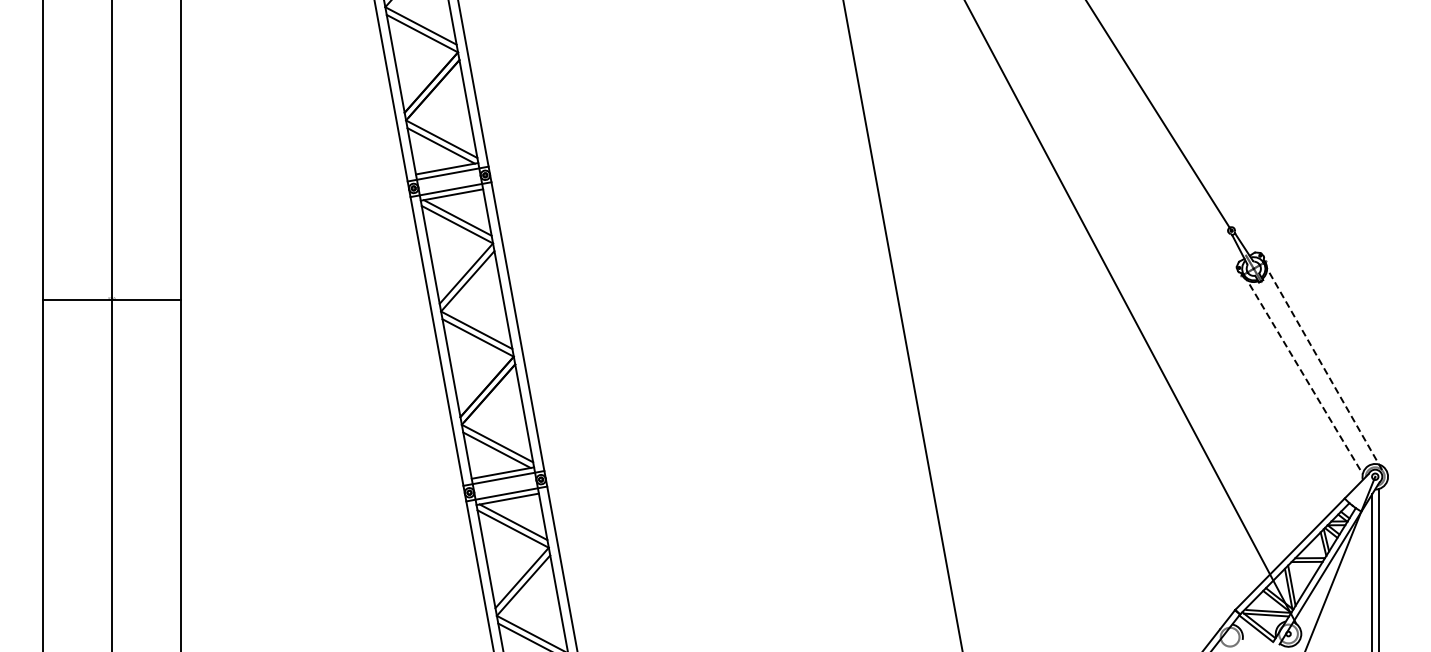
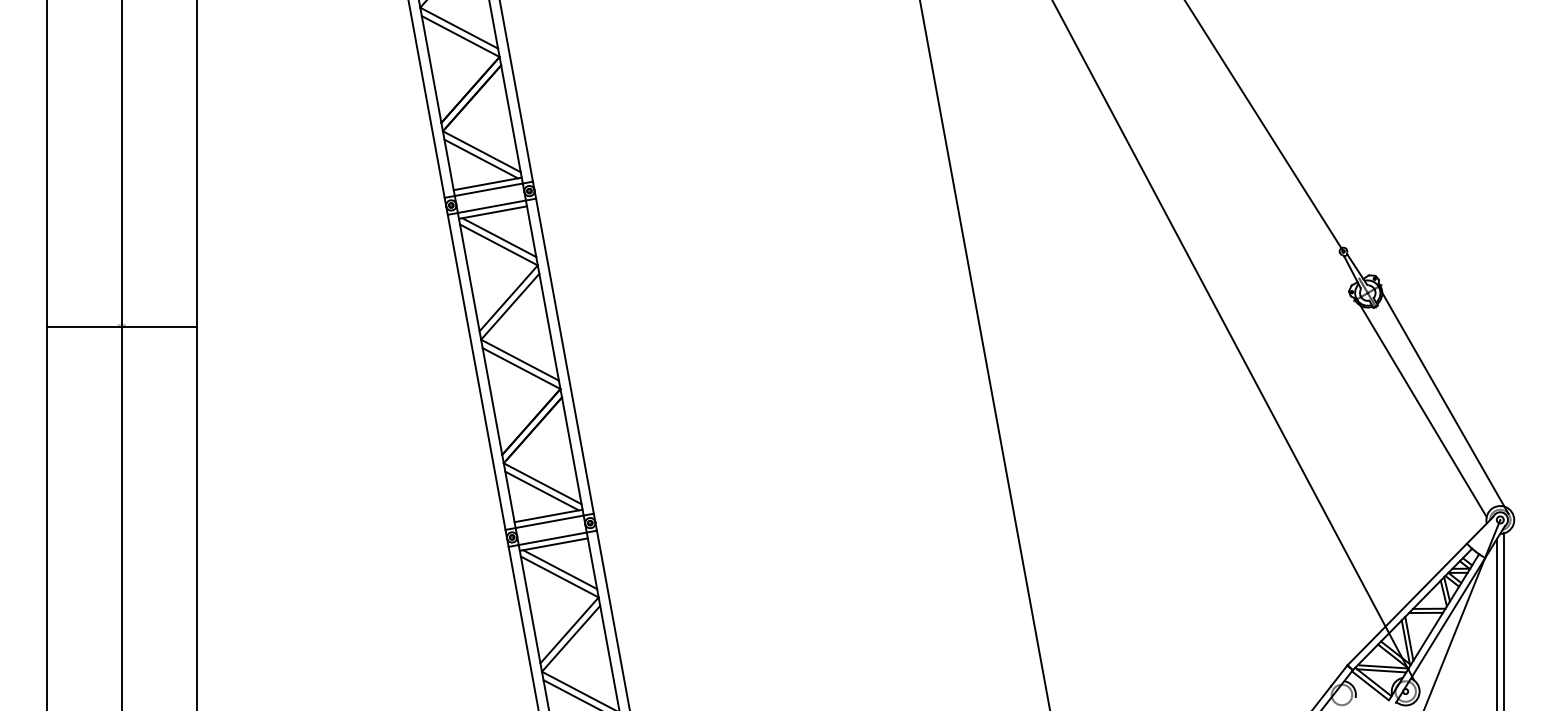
line: (1323, 367) -> (1443, 400), dashed -> solid
line: (1303, 374) -> (1422, 408), dashed -> solid

